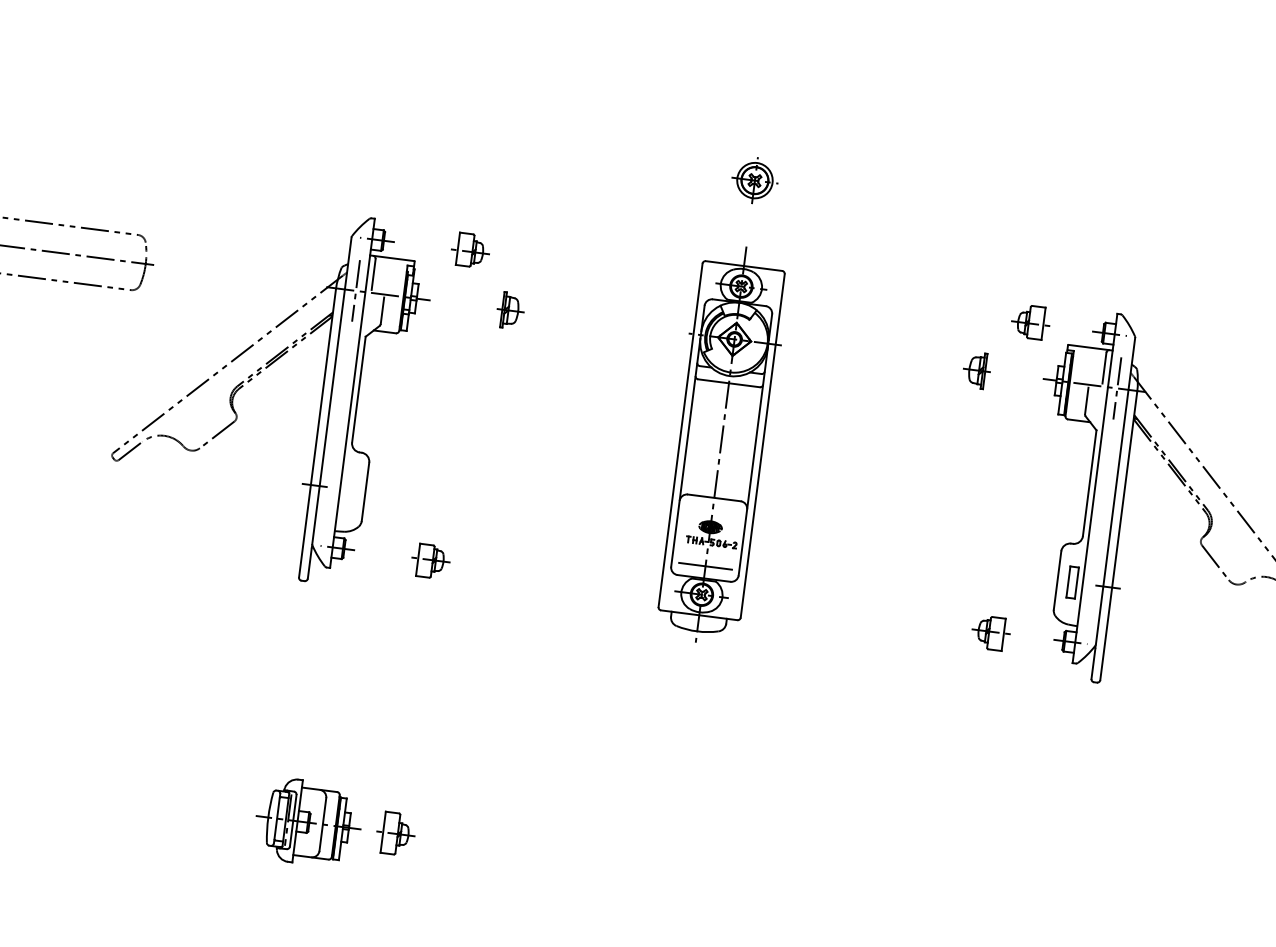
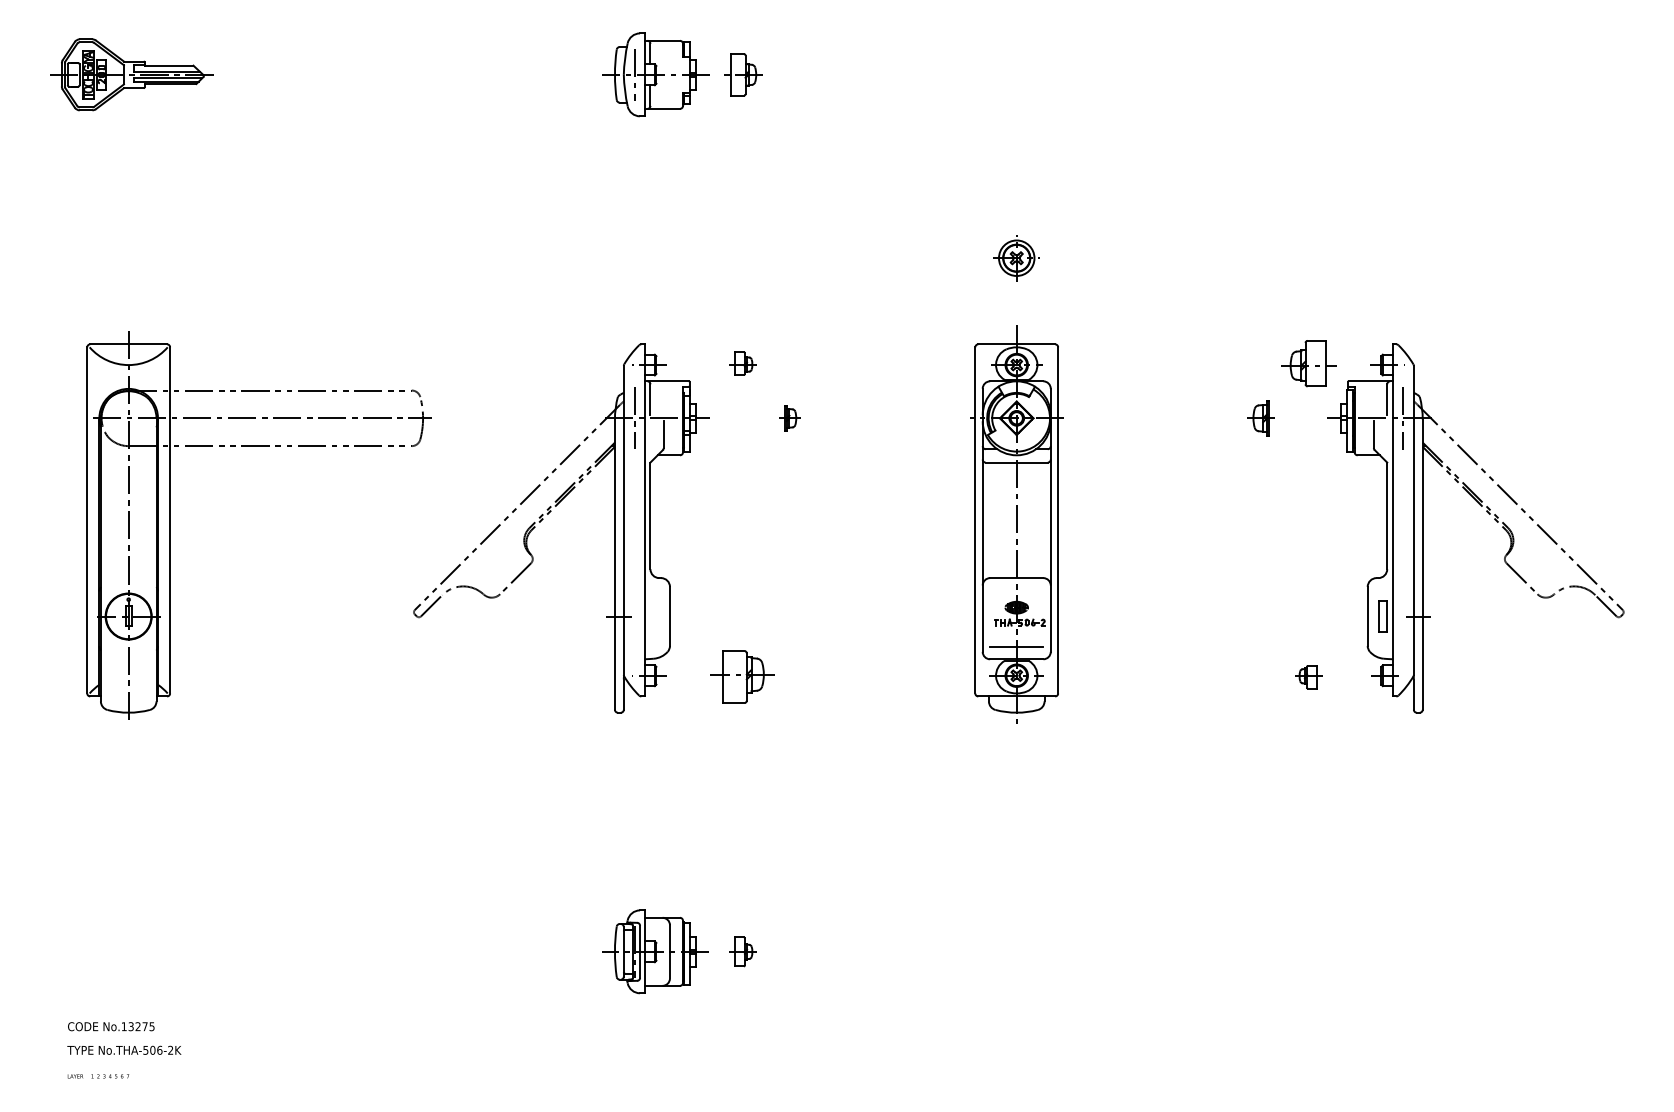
part: (470, 250) -> (743, 363), size x0.7
part: (510, 310) -> (790, 418), size x0.7
part: (1030, 322) -> (1308, 363), size x1.4
part: (430, 561) -> (743, 677), size x1.6
part: (991, 633) -> (1308, 677), size x0.7
part: (395, 833) -> (743, 951), size x0.7

